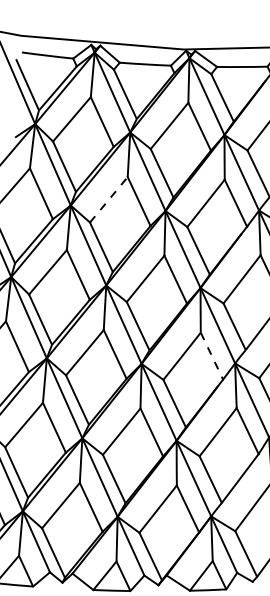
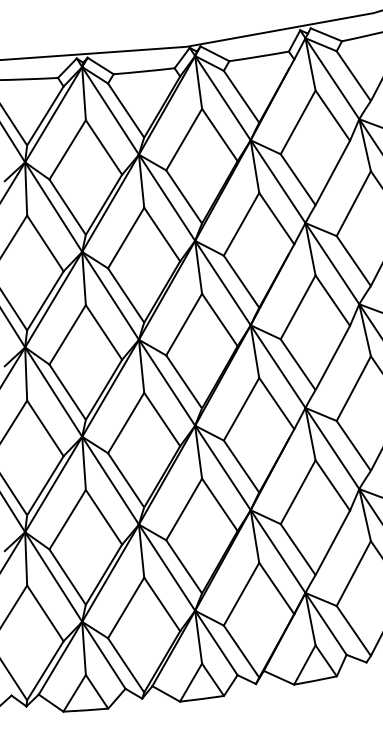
line: (109, 199) -> (126, 237), dashed -> solid
line: (212, 356) -> (277, 404), dashed -> solid

